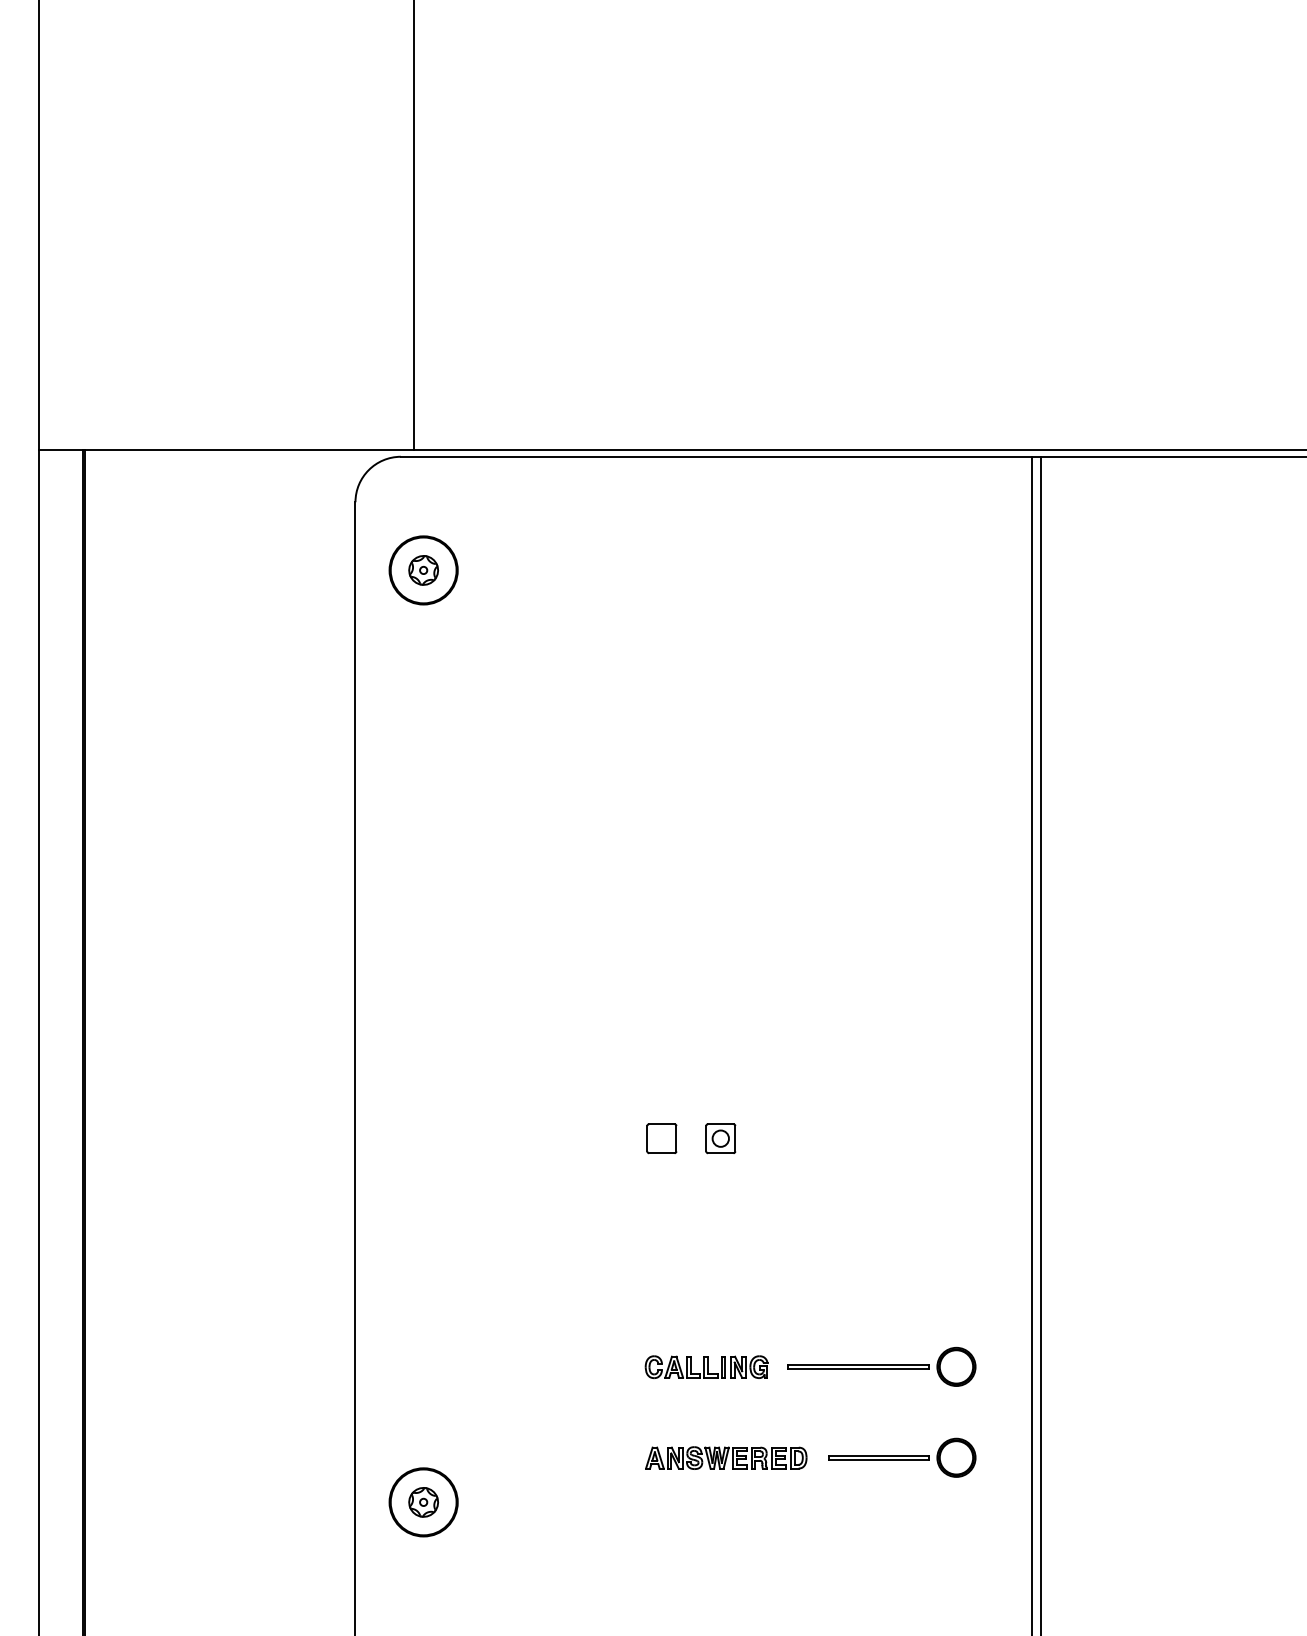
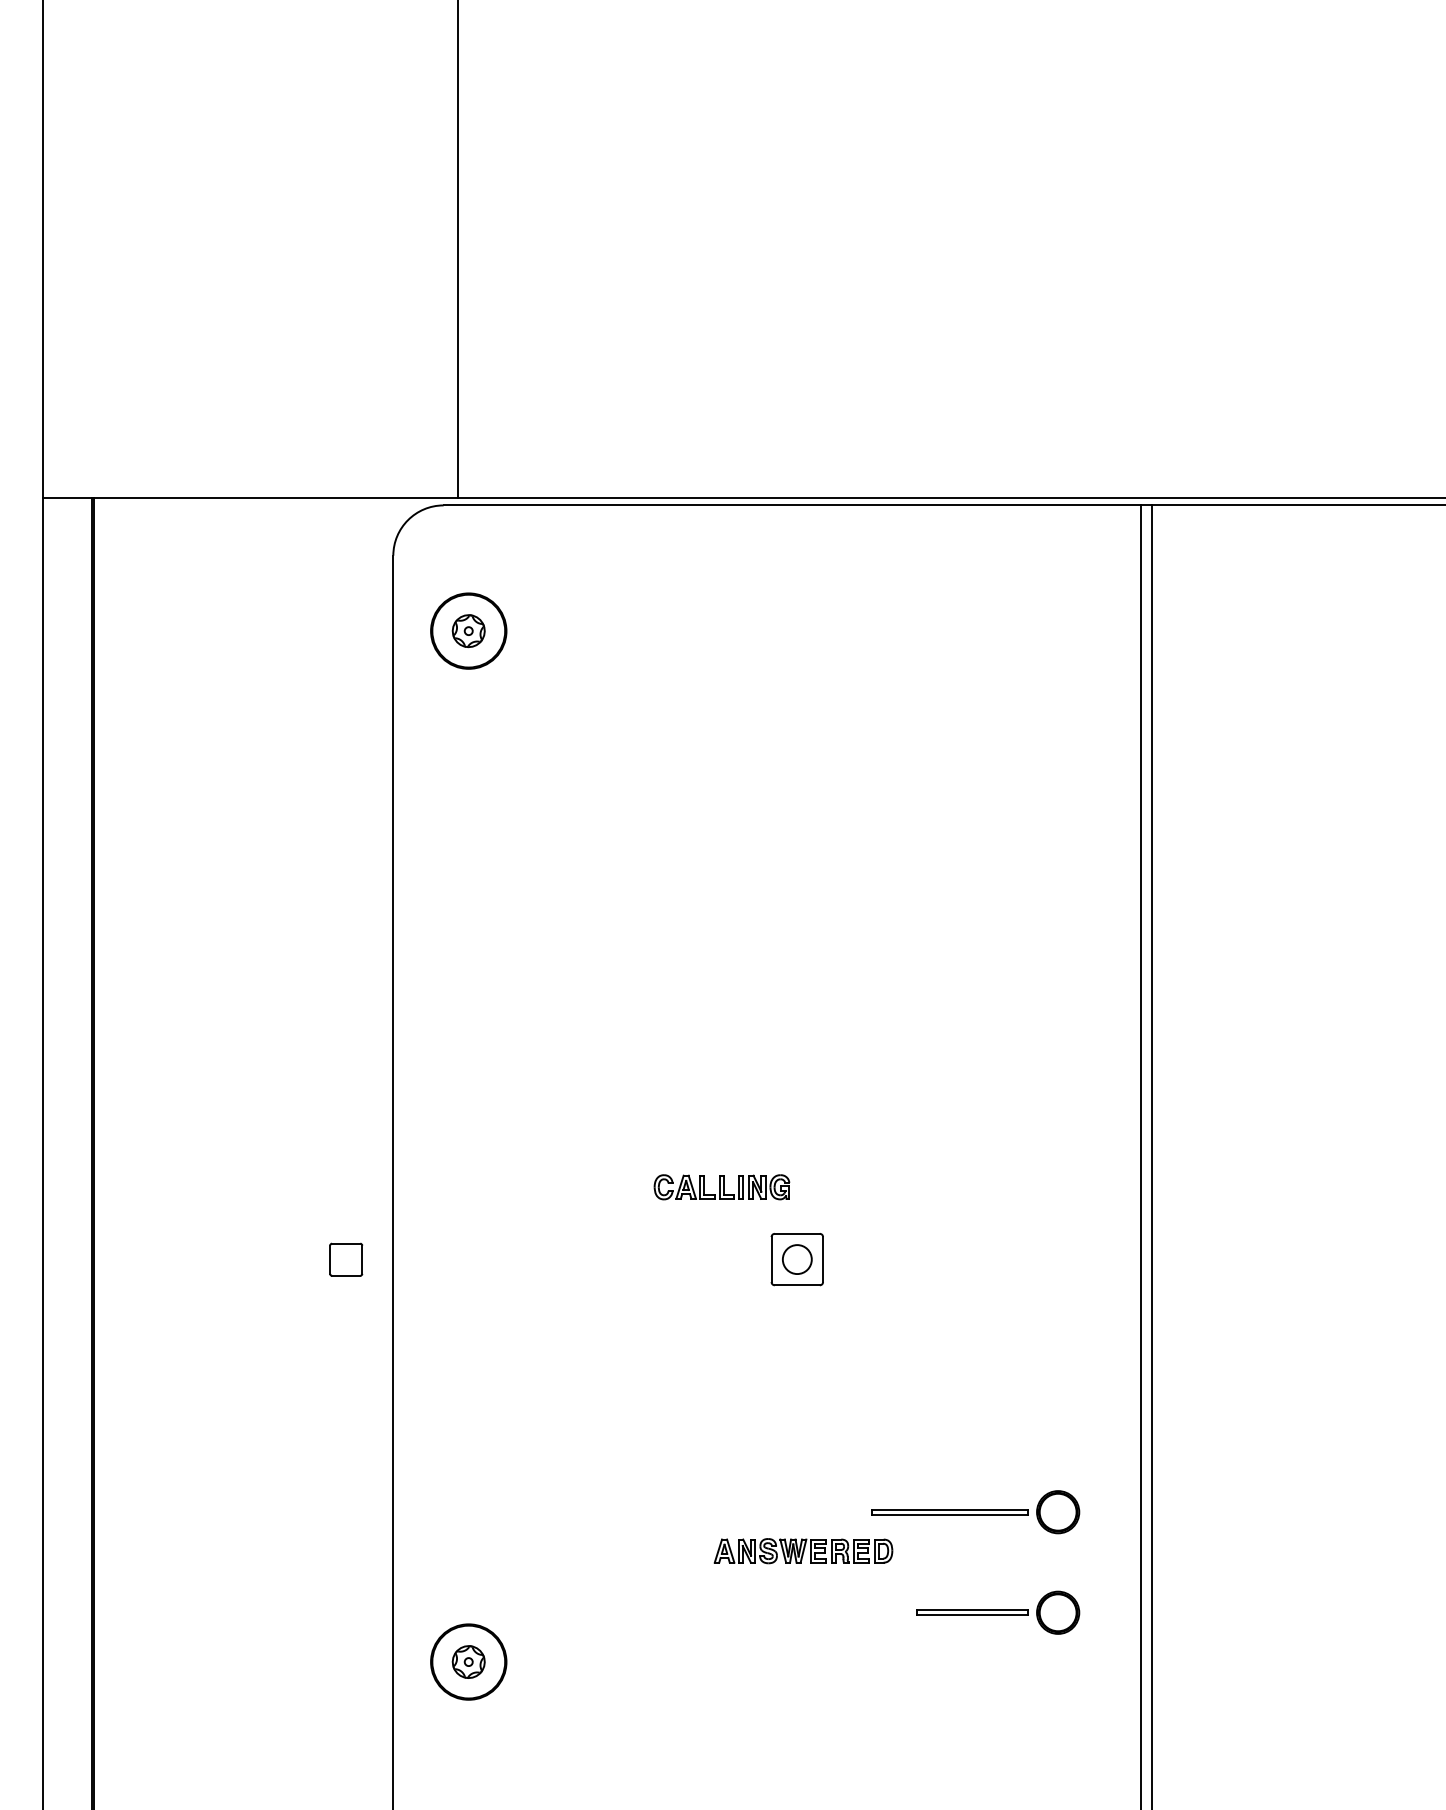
part: (661, 1138) -> (345, 1259), moved
part: (720, 1138) -> (797, 1259), size x1.6
part: (706, 1366) -> (721, 1186), moved
part: (726, 1457) -> (803, 1550), moved

